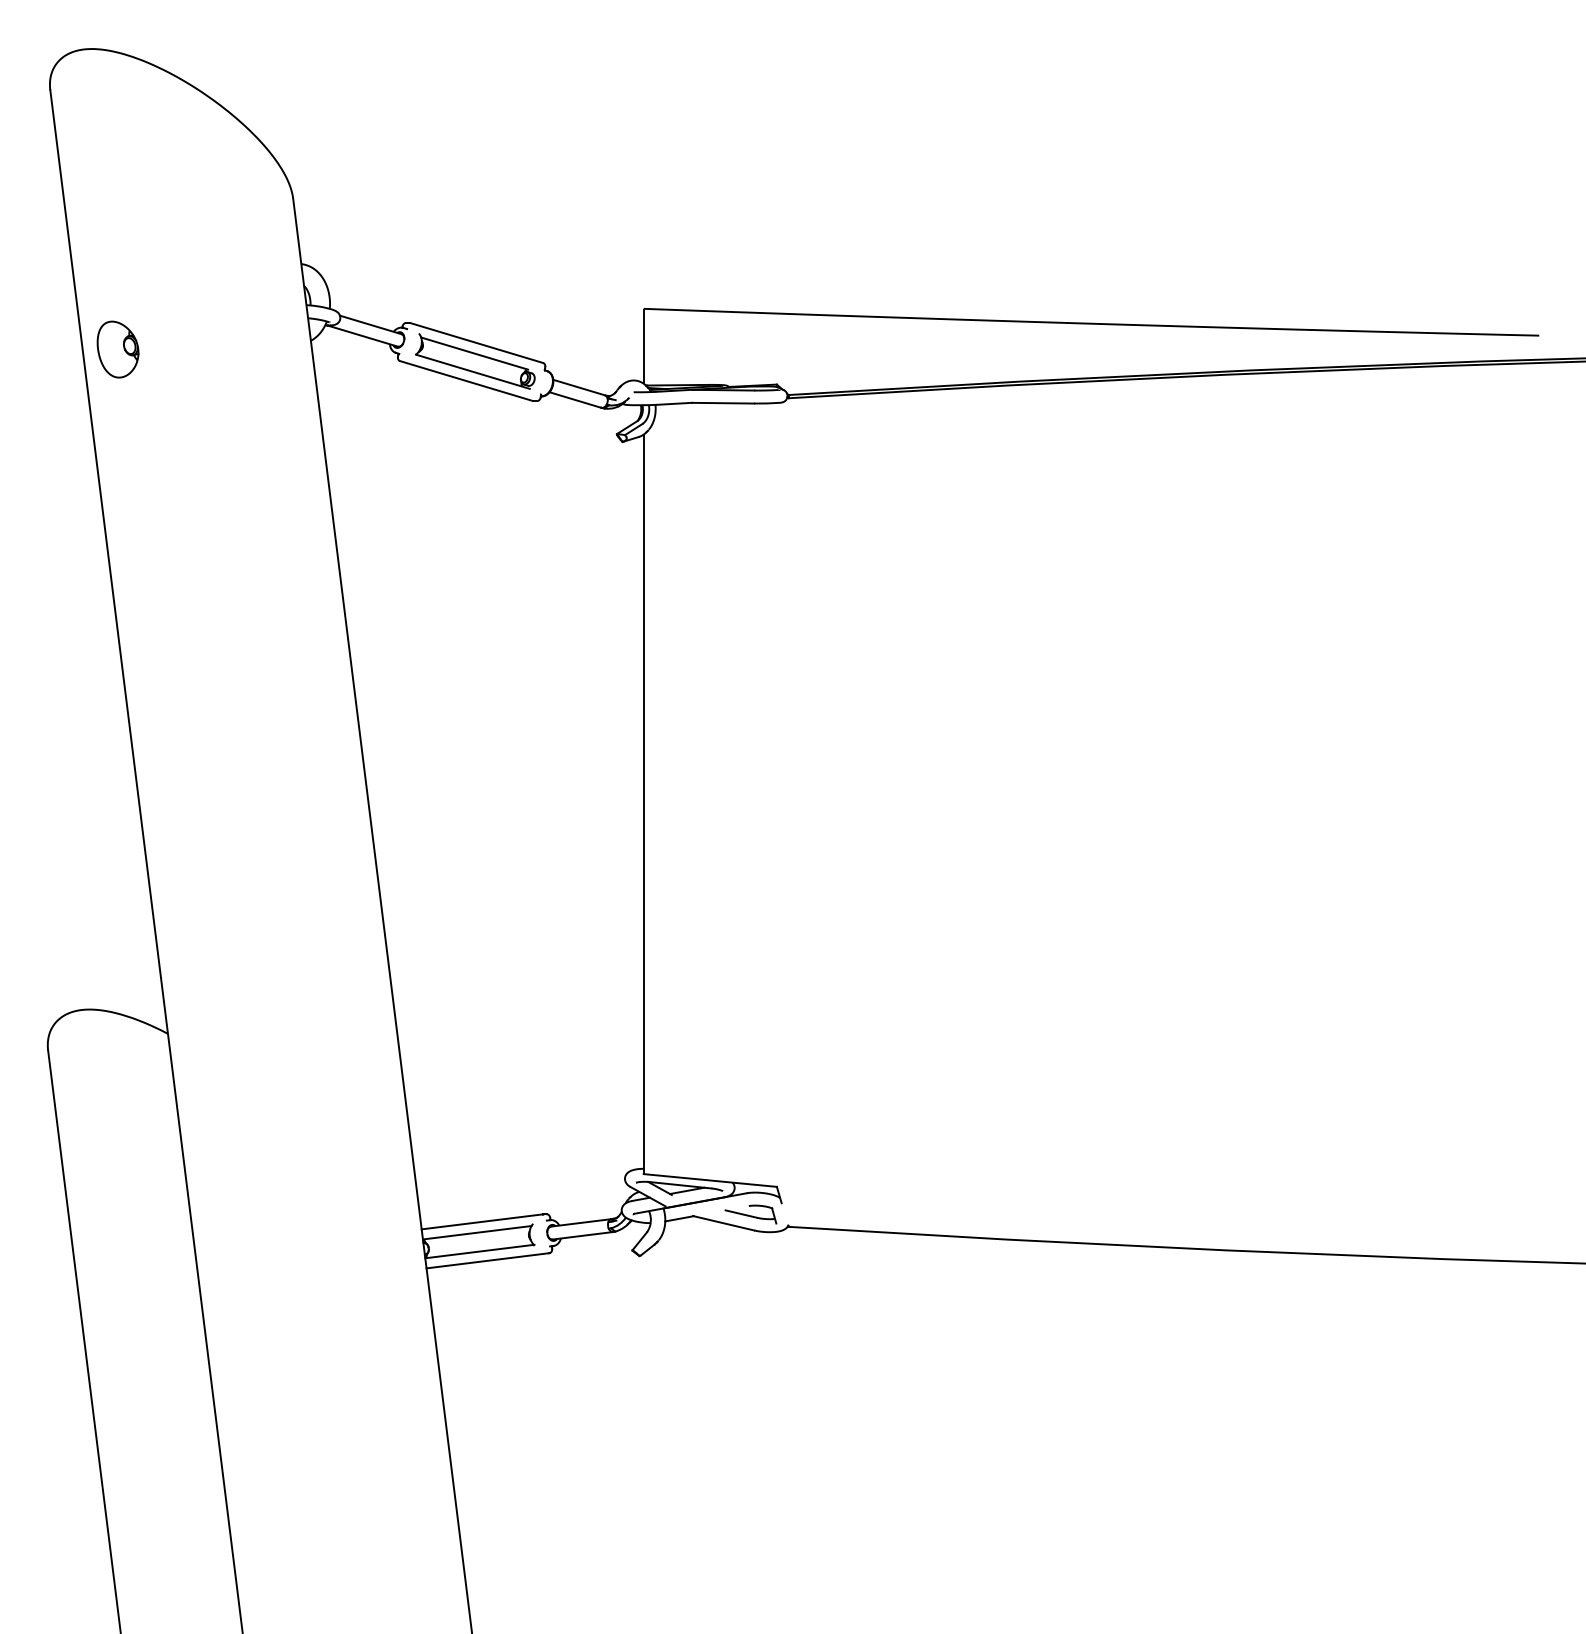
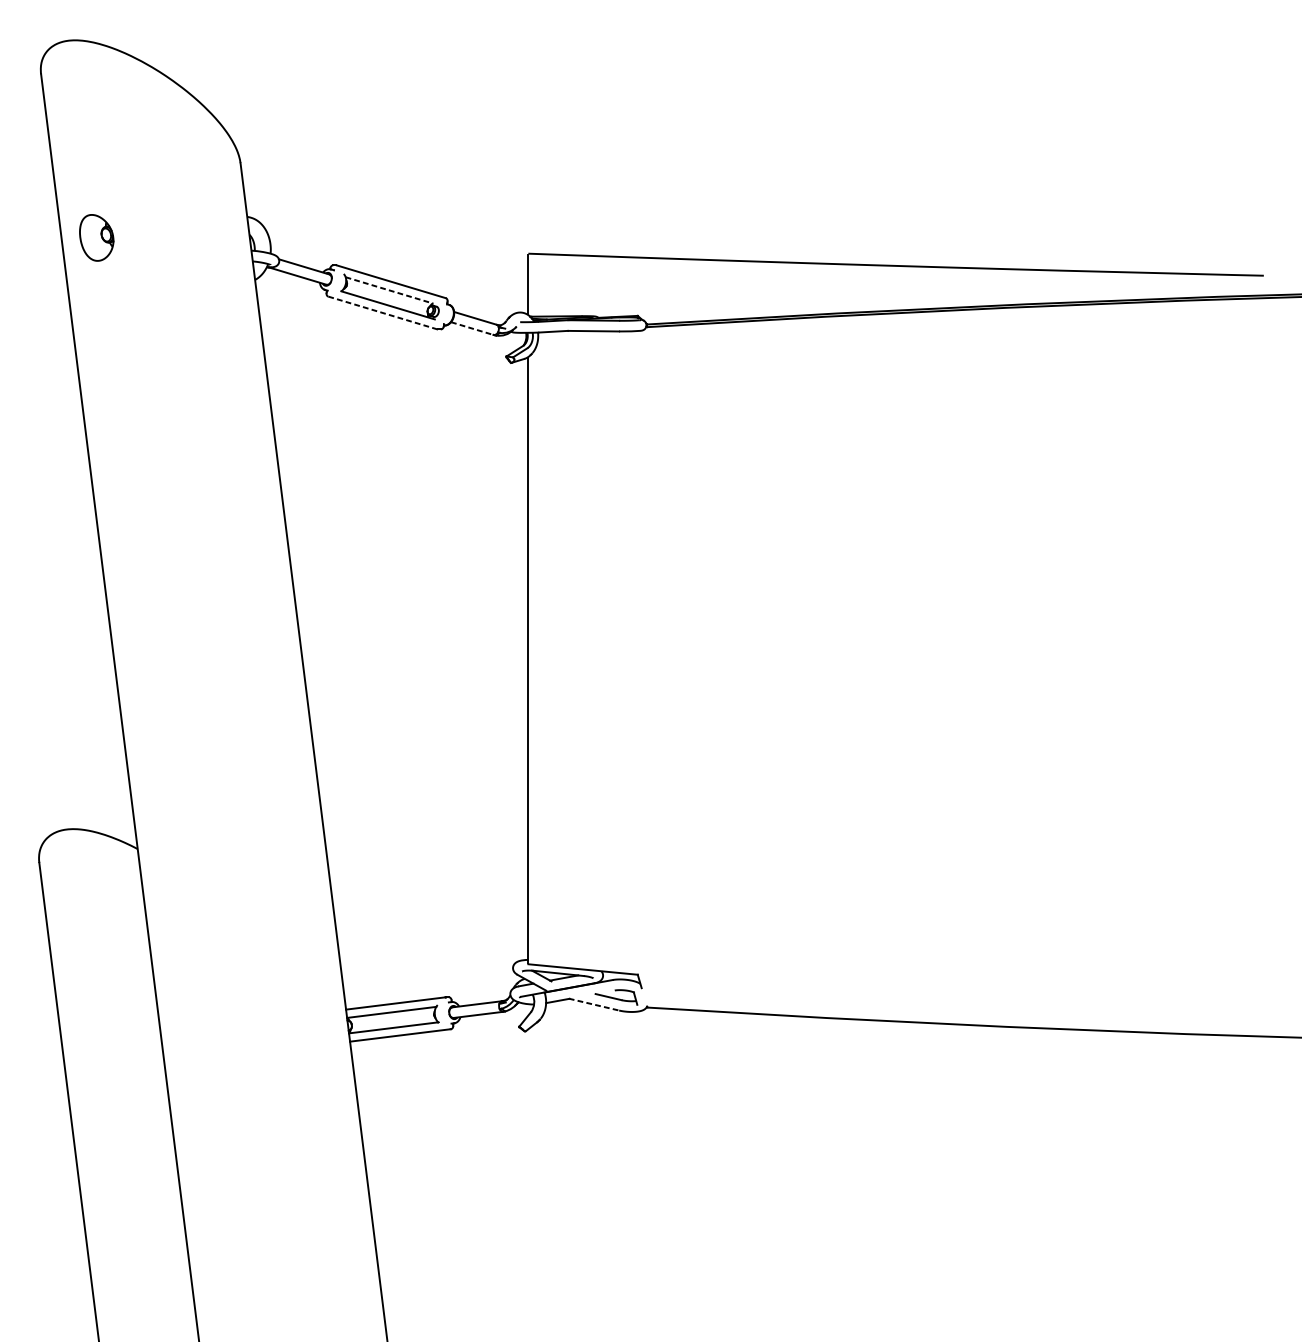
part: (117, 349) -> (96, 237), moved
line: (474, 353) -> (389, 290), solid -> dashed
line: (466, 381) -> (382, 313), solid -> dashed
line: (575, 400) -> (472, 328), solid -> dashed
line: (723, 1223) -> (593, 1004), solid -> dashed

